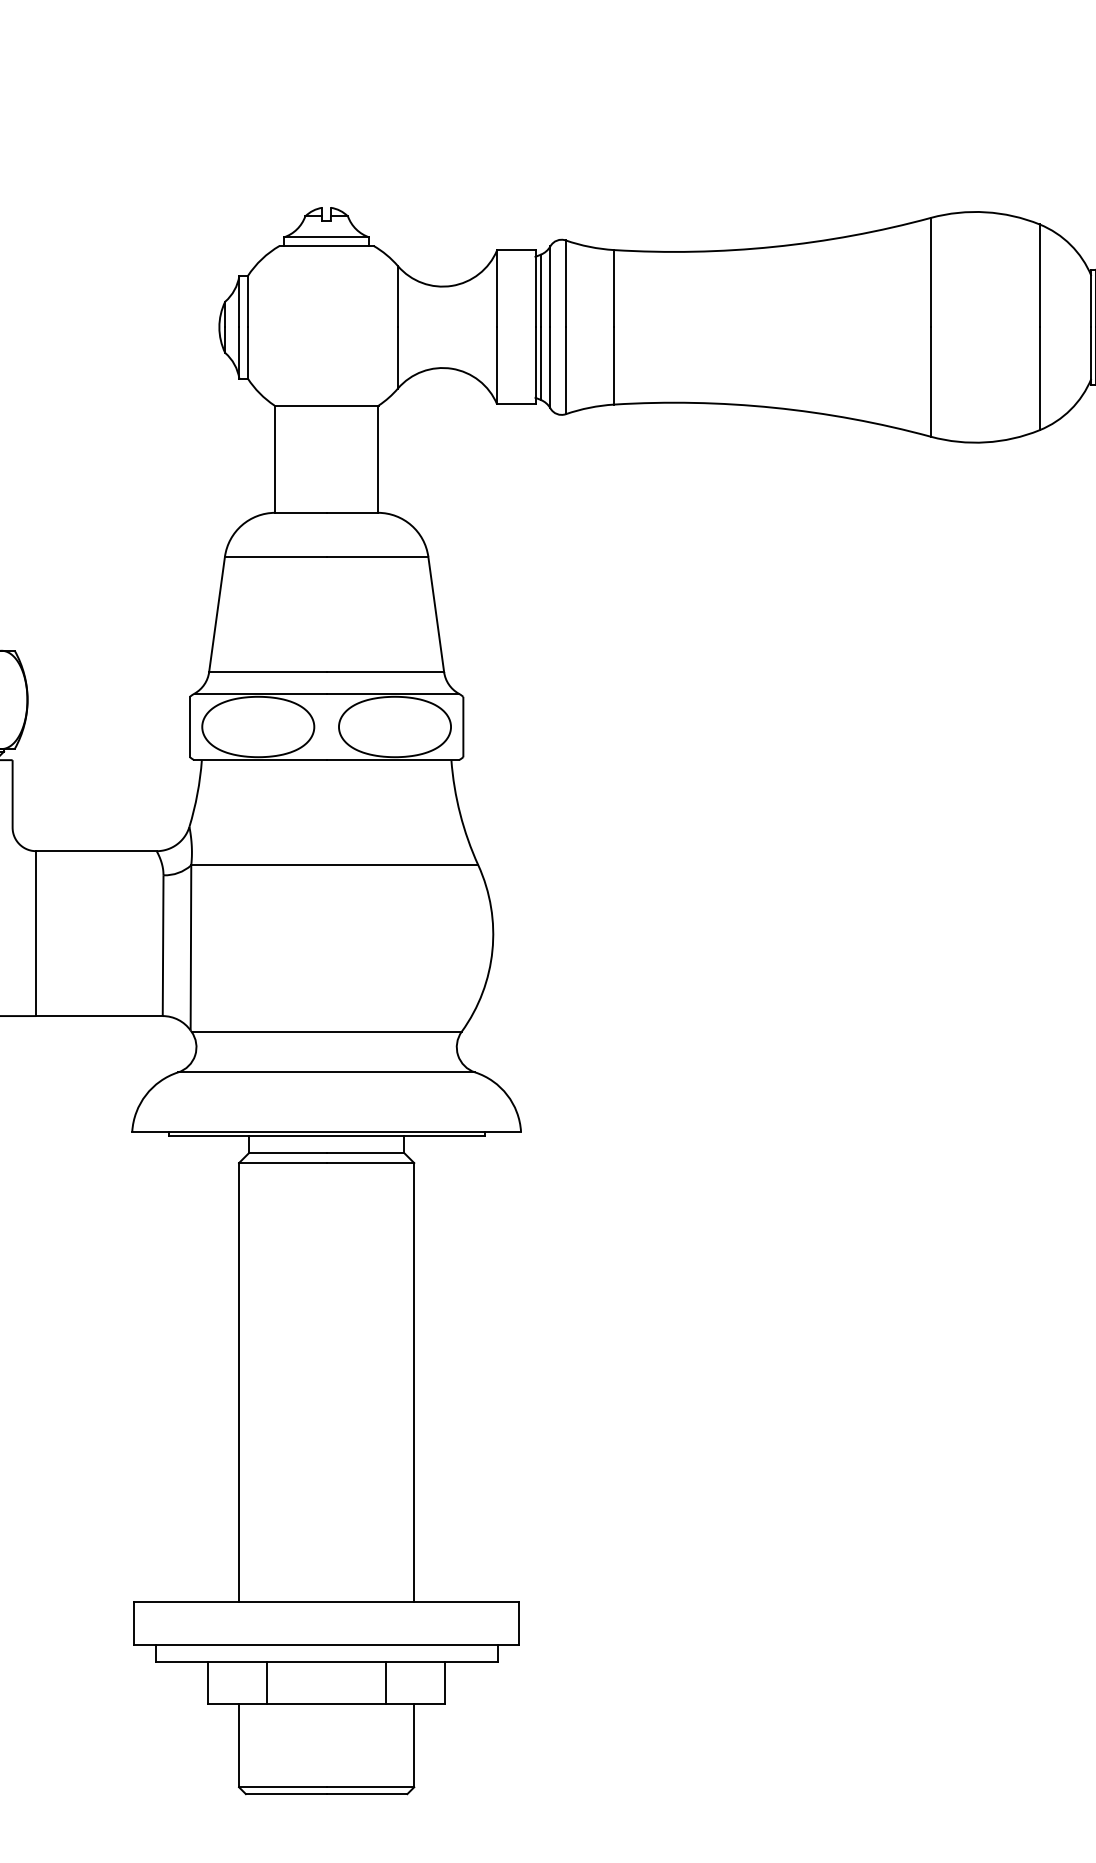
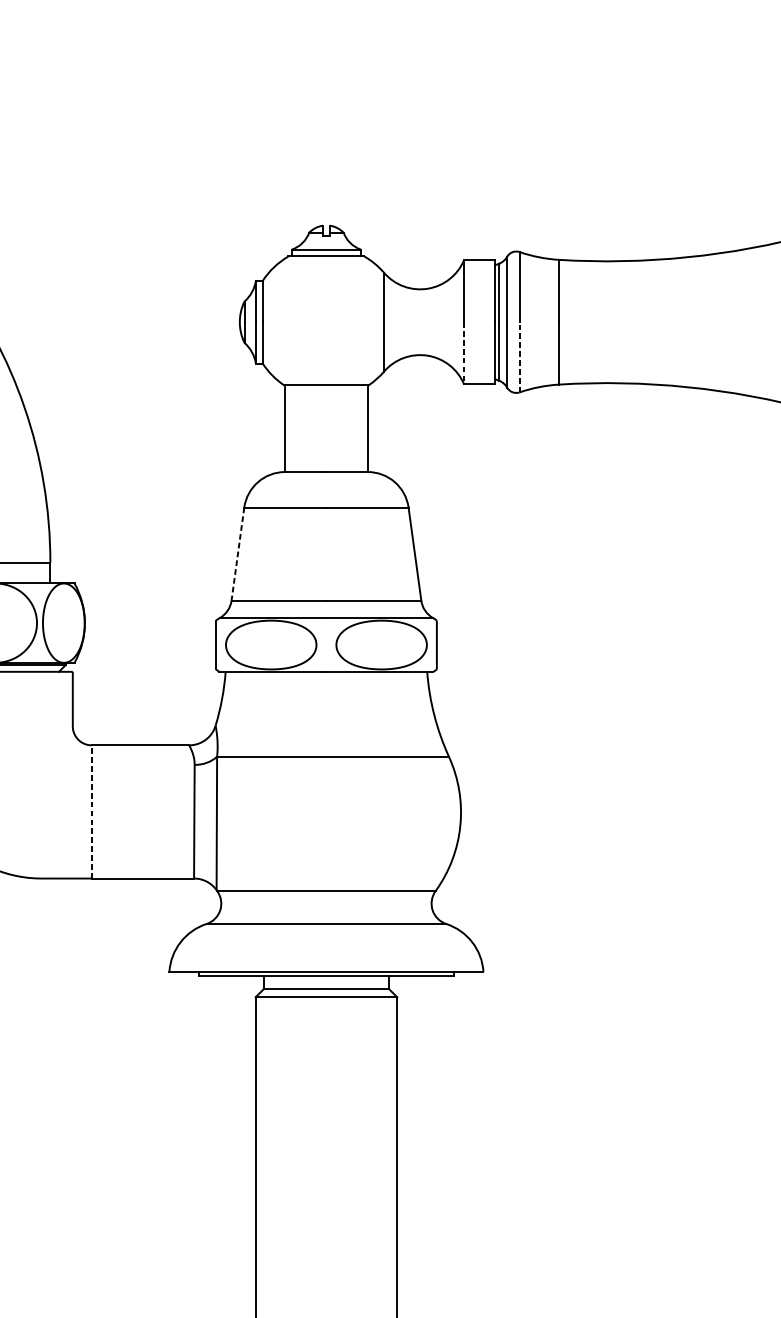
line: (497, 366) -> (464, 353), solid -> dashed
line: (565, 370) -> (519, 357), solid -> dashed
line: (216, 614) -> (237, 554), solid -> dashed
line: (36, 933) -> (92, 811), solid -> dashed

